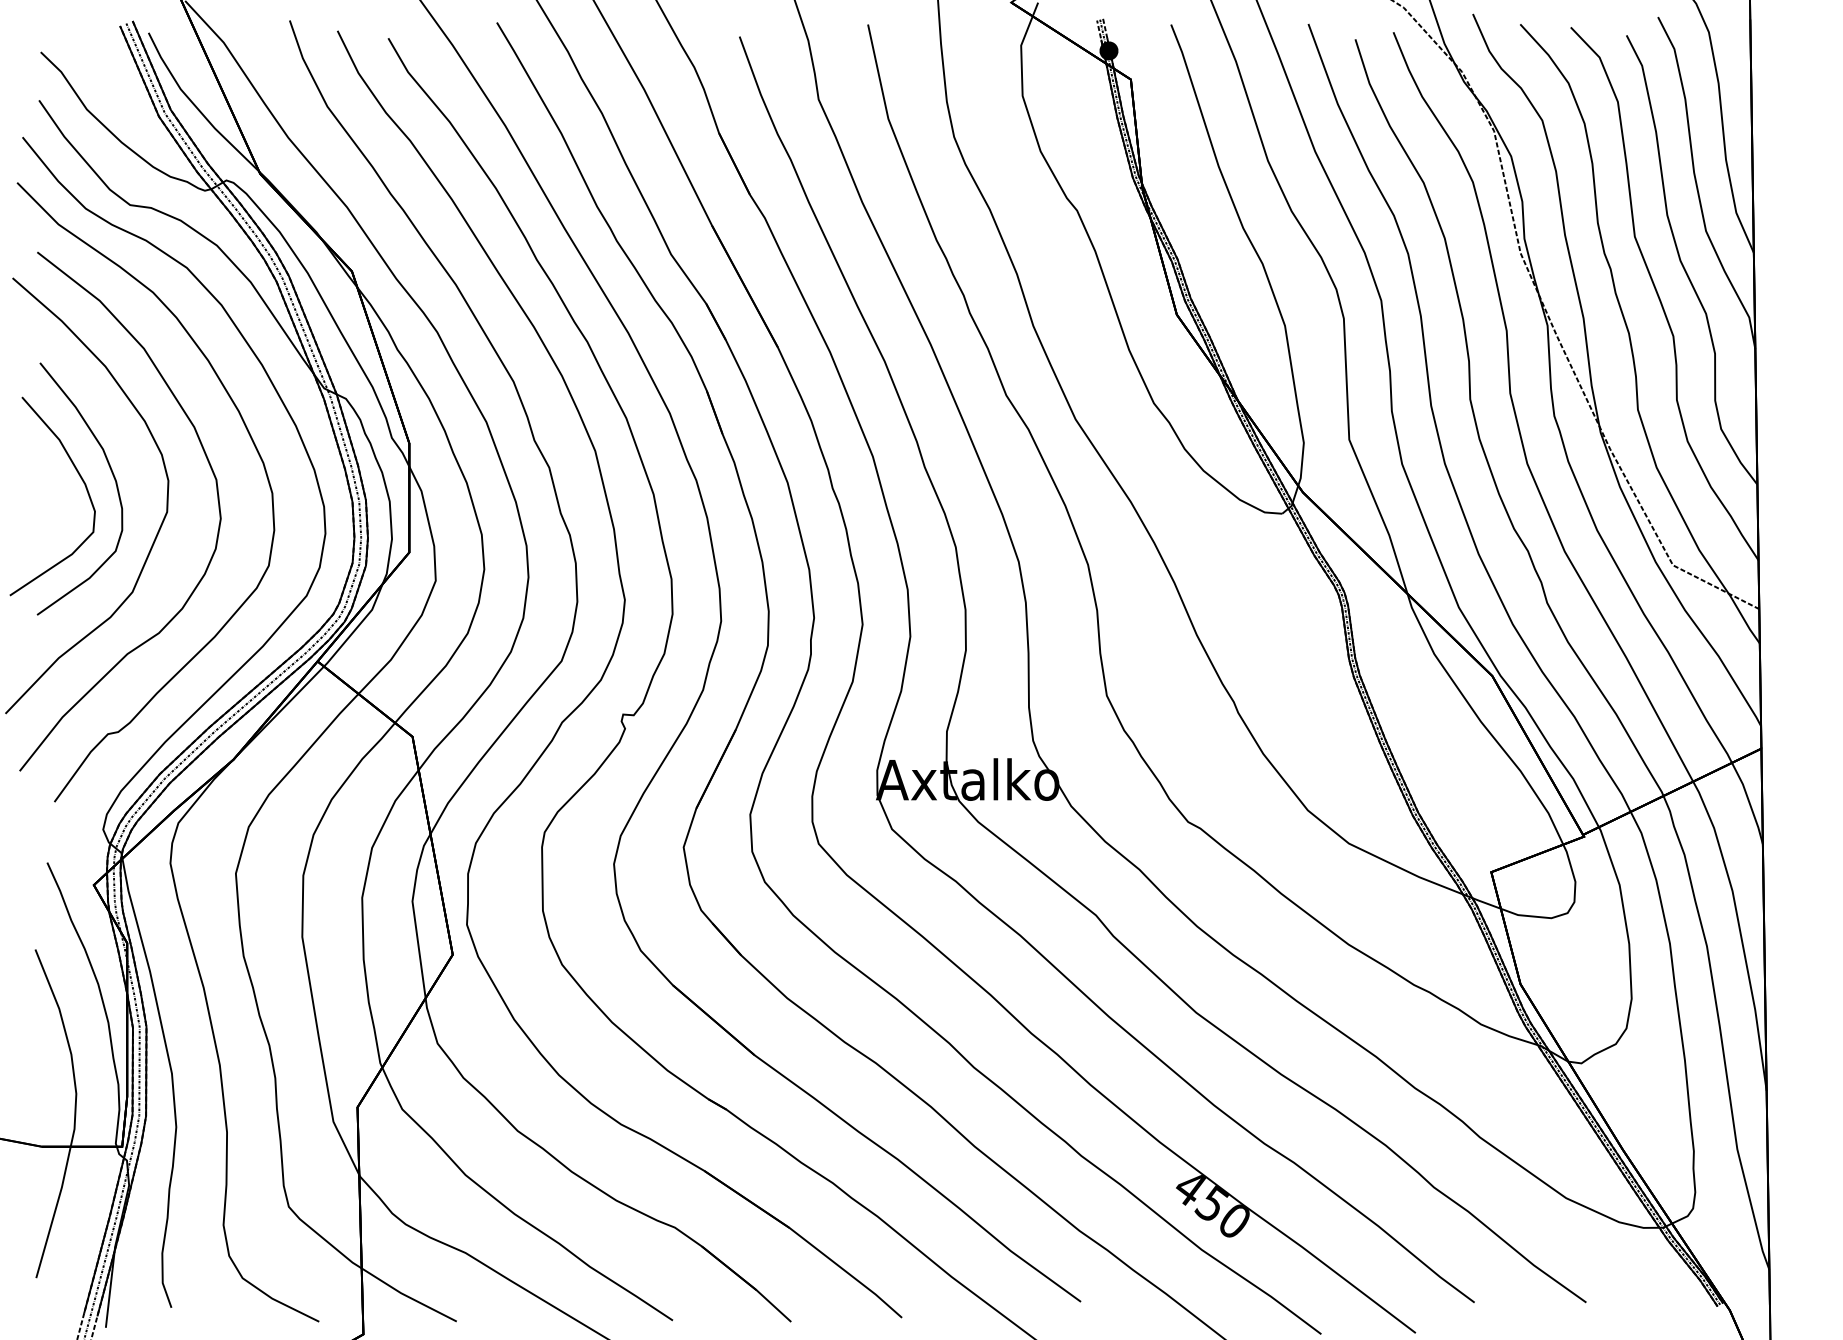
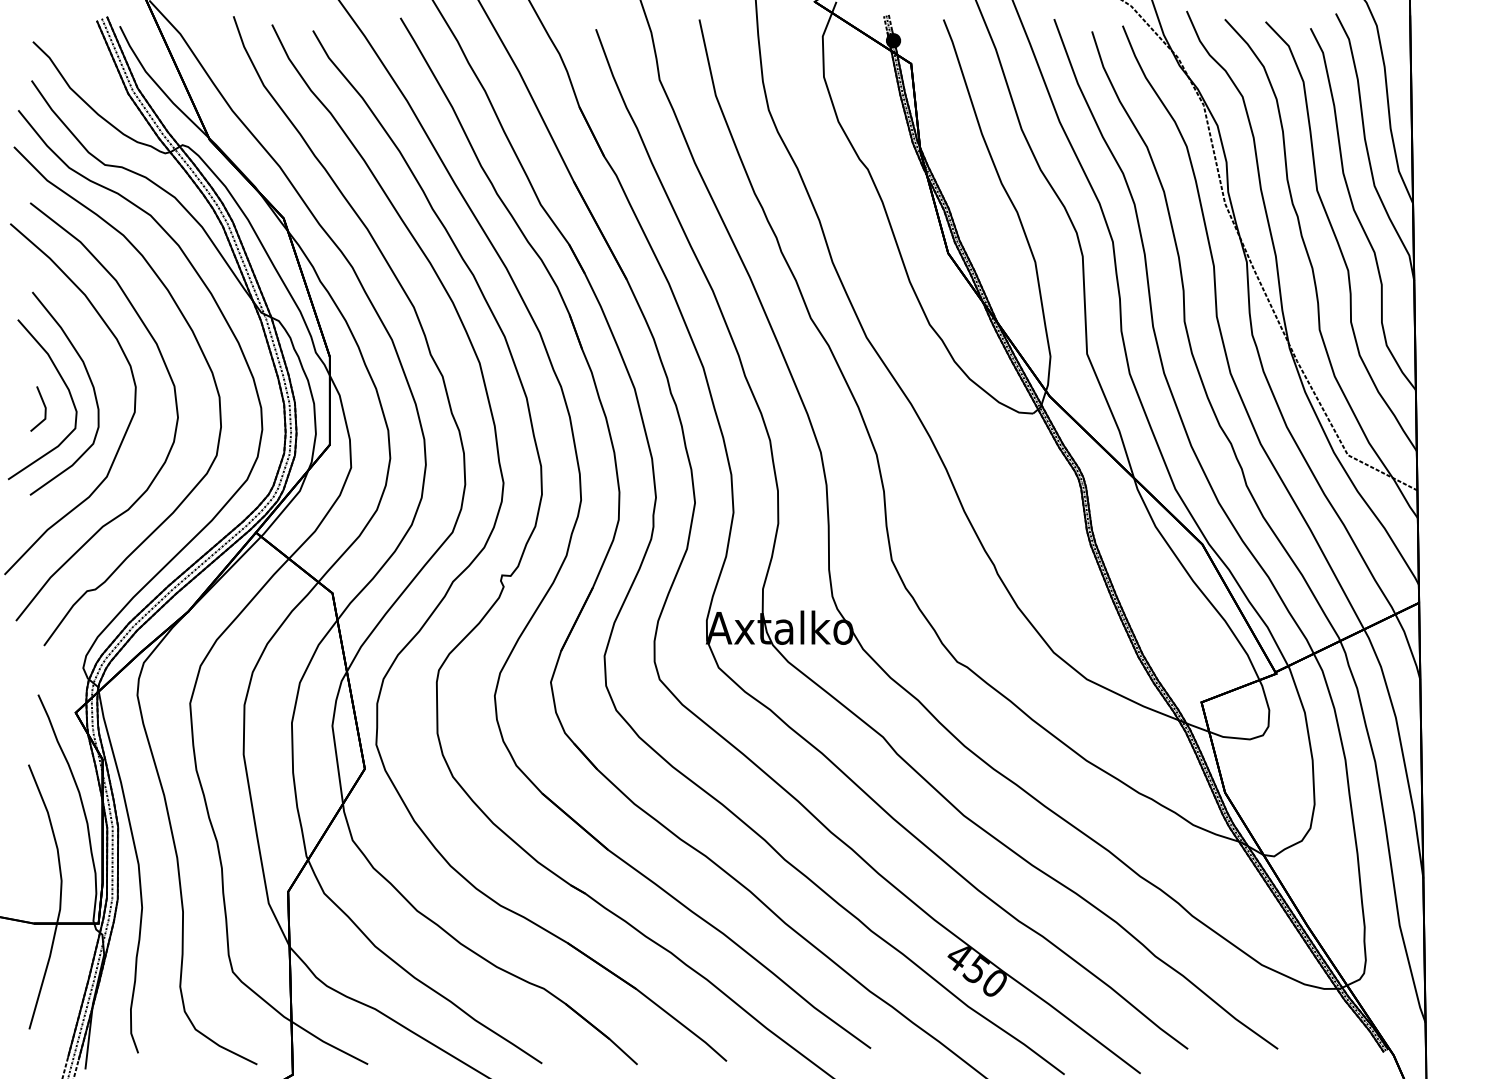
part: (54, 504) -> (44, 406), added

